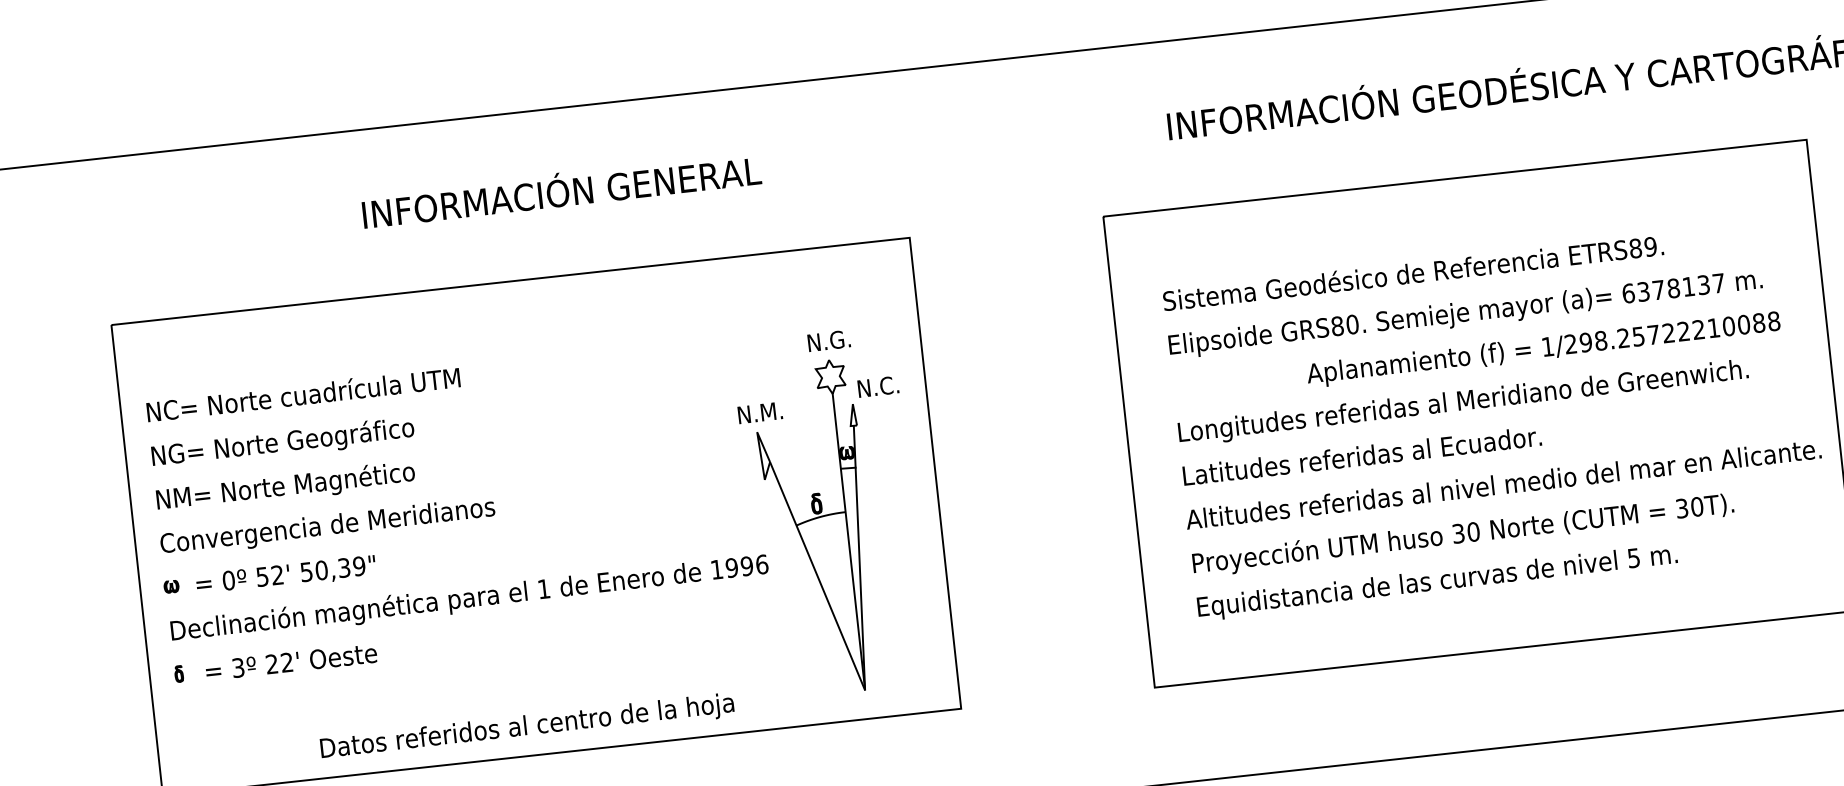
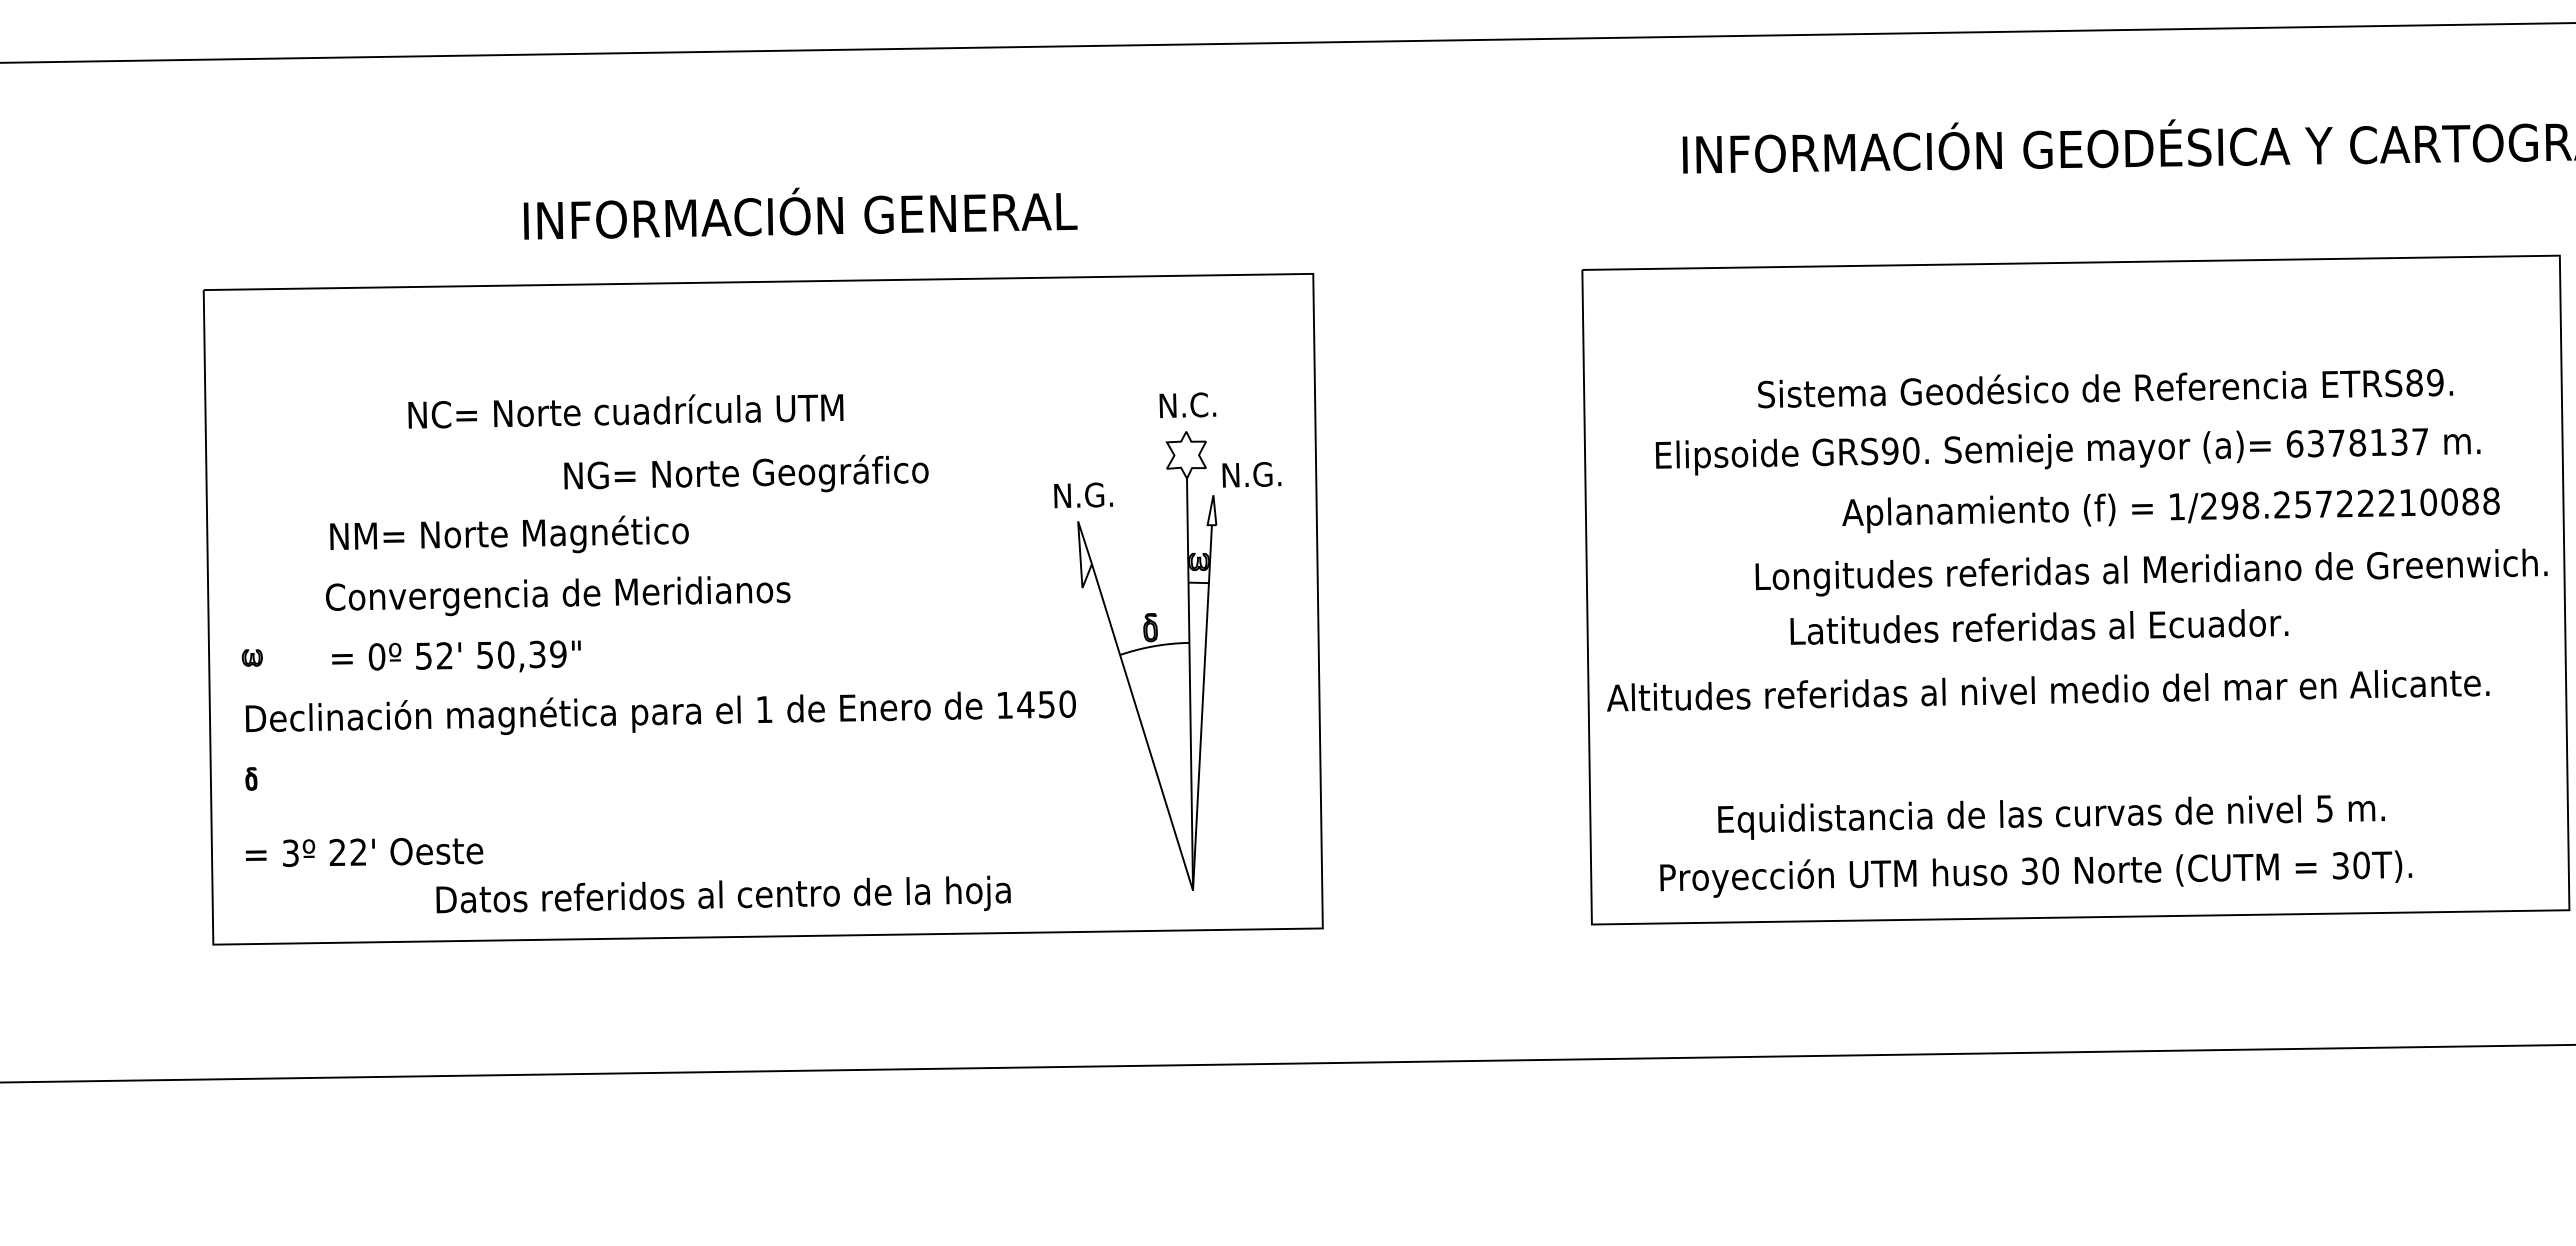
text: (561, 191) -> (800, 213), moved
text: (1413, 273) -> (2105, 388), moved
text: (1337, 325) -> (1890, 450), GRS80. -> GRS90.
text: (843, 338) -> (1209, 404), N.G. -> N.C.
text: (894, 385) -> (1272, 474), N.C. -> N.G.
text: (303, 395) -> (625, 411), moved
text: (1463, 402) -> (2151, 572), moved
text: (771, 411) -> (1100, 494), N.M. -> N.G.
text: (282, 442) -> (746, 473), moved
text: (1362, 455) -> (2039, 626), moved
text: (1503, 484) -> (2048, 690), moved
text: (285, 486) -> (509, 534), moved
text: (328, 527) -> (558, 596), moved
text: (1463, 534) -> (2036, 873), moved
text: (746, 566) -> (1046, 704), 1996 -> 1450
text: (286, 574) -> (456, 656), moved
text: (1437, 582) -> (2051, 816), moved
text: (291, 662) -> (364, 852), moved

